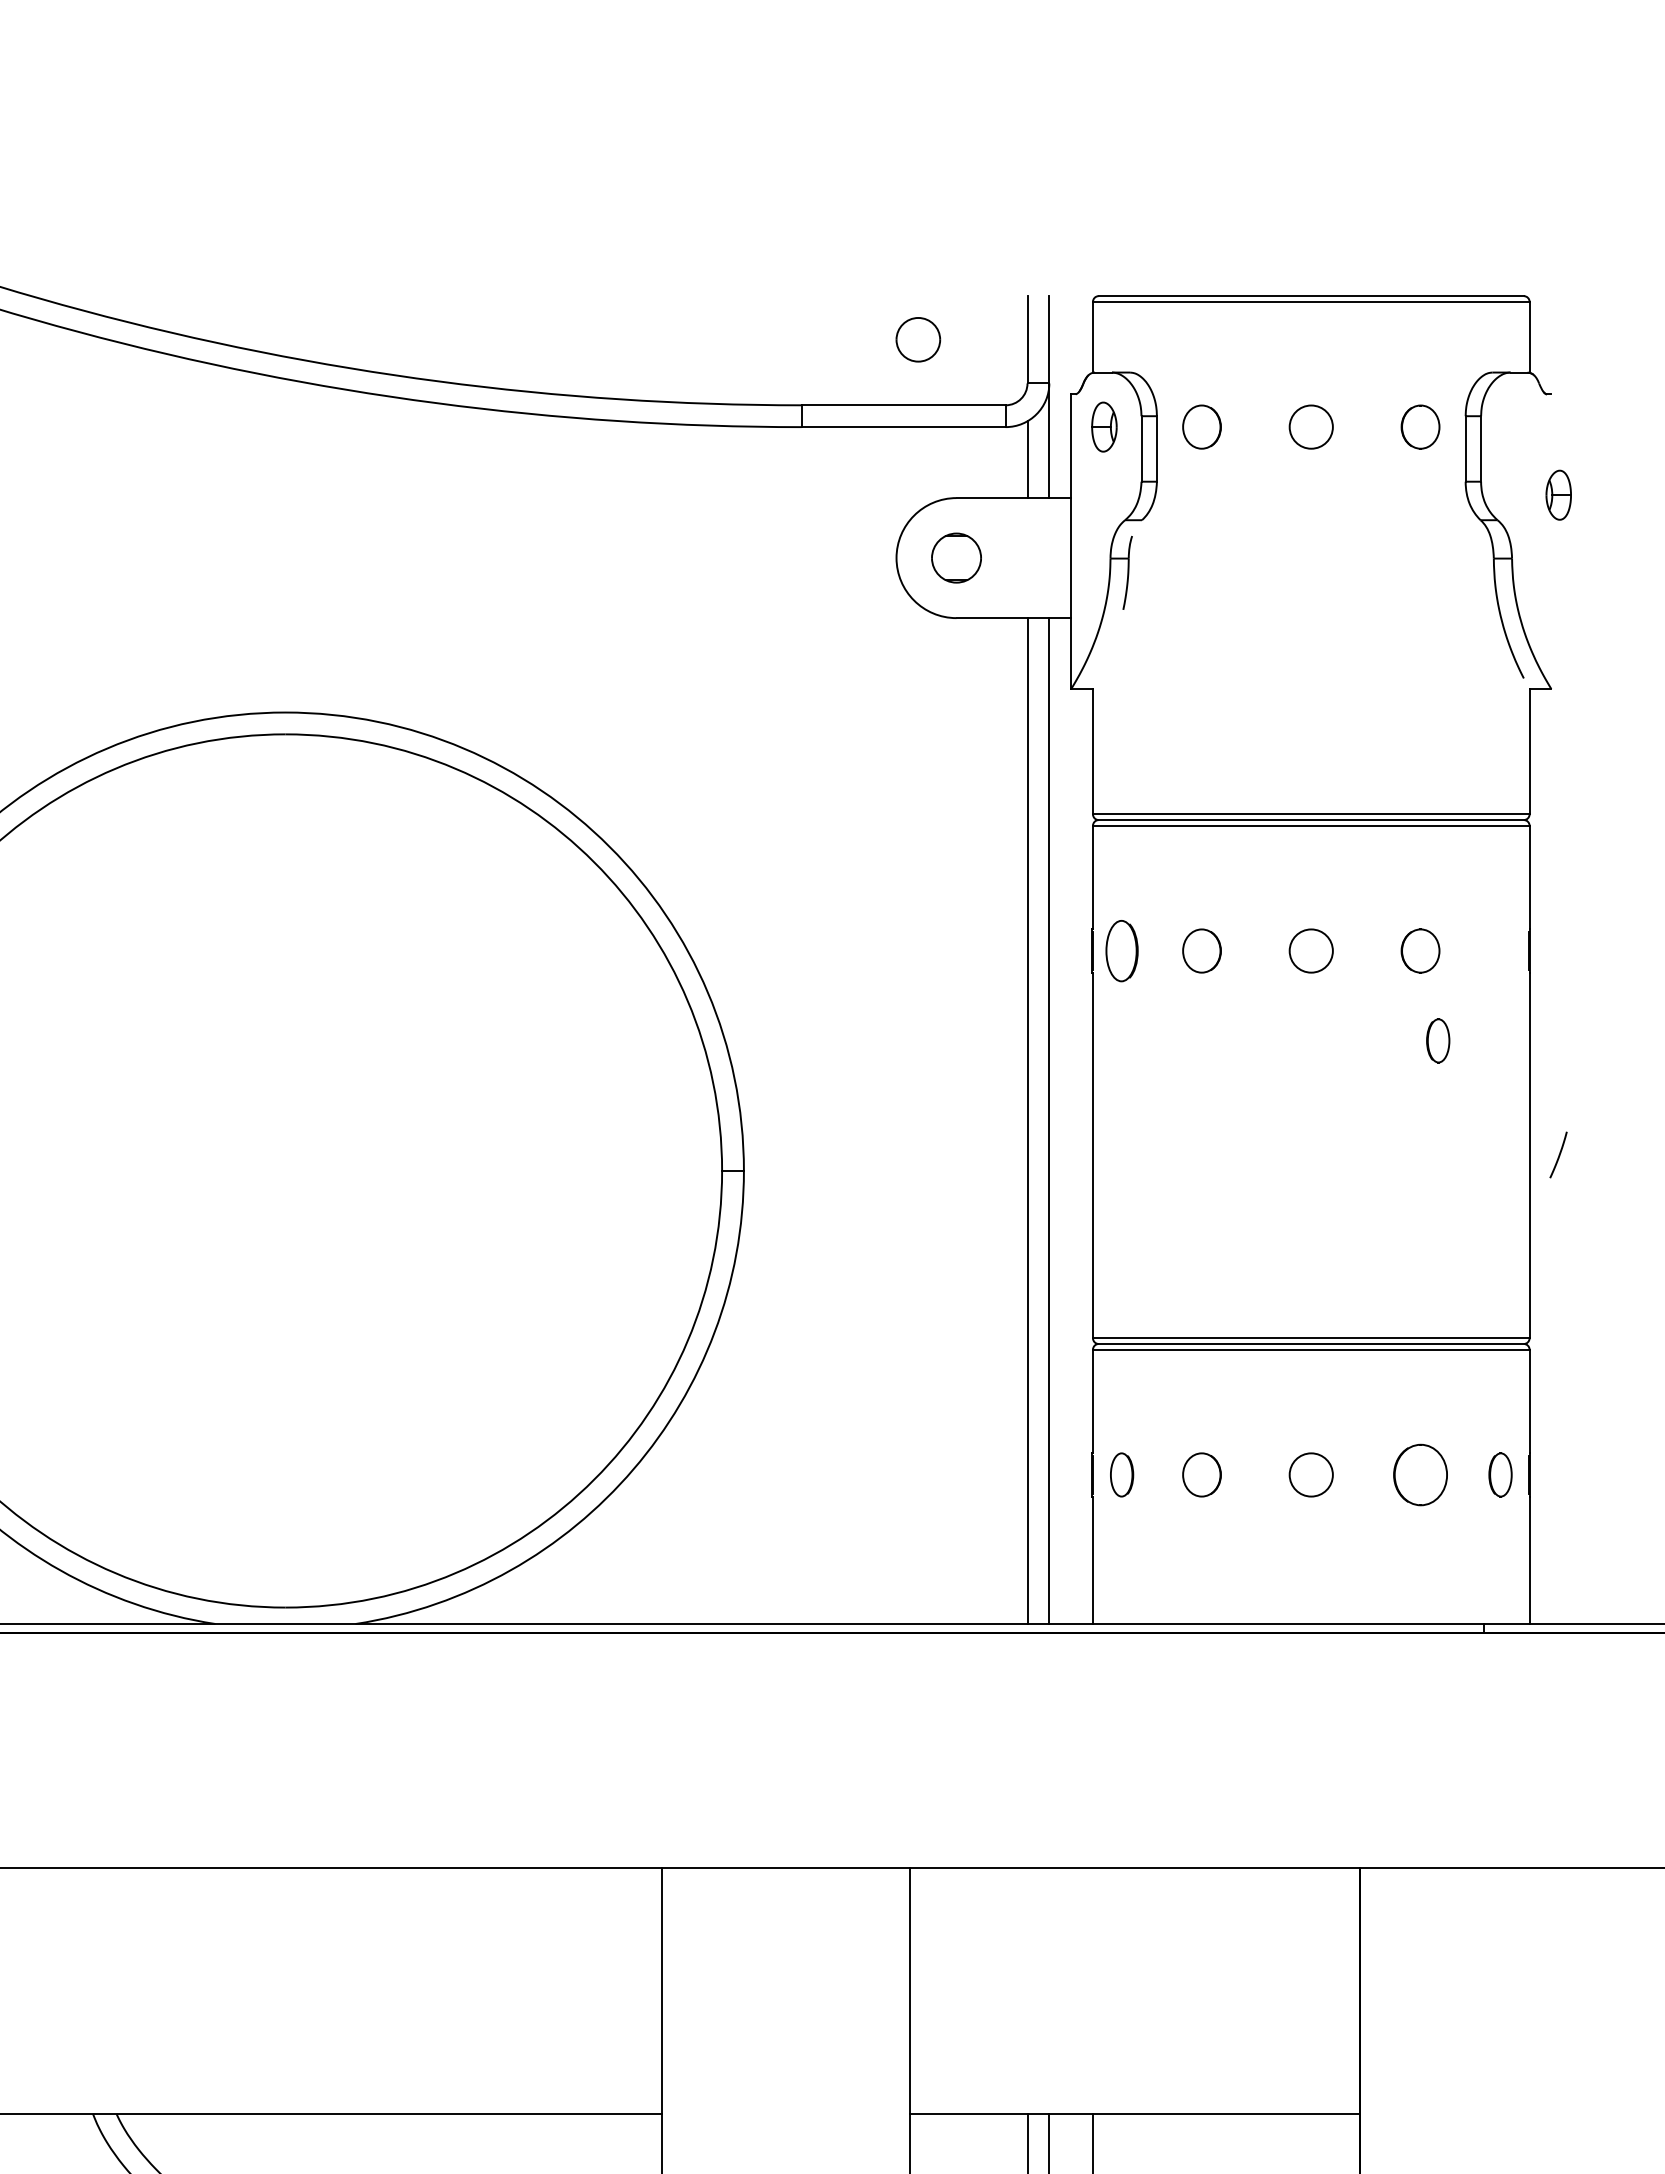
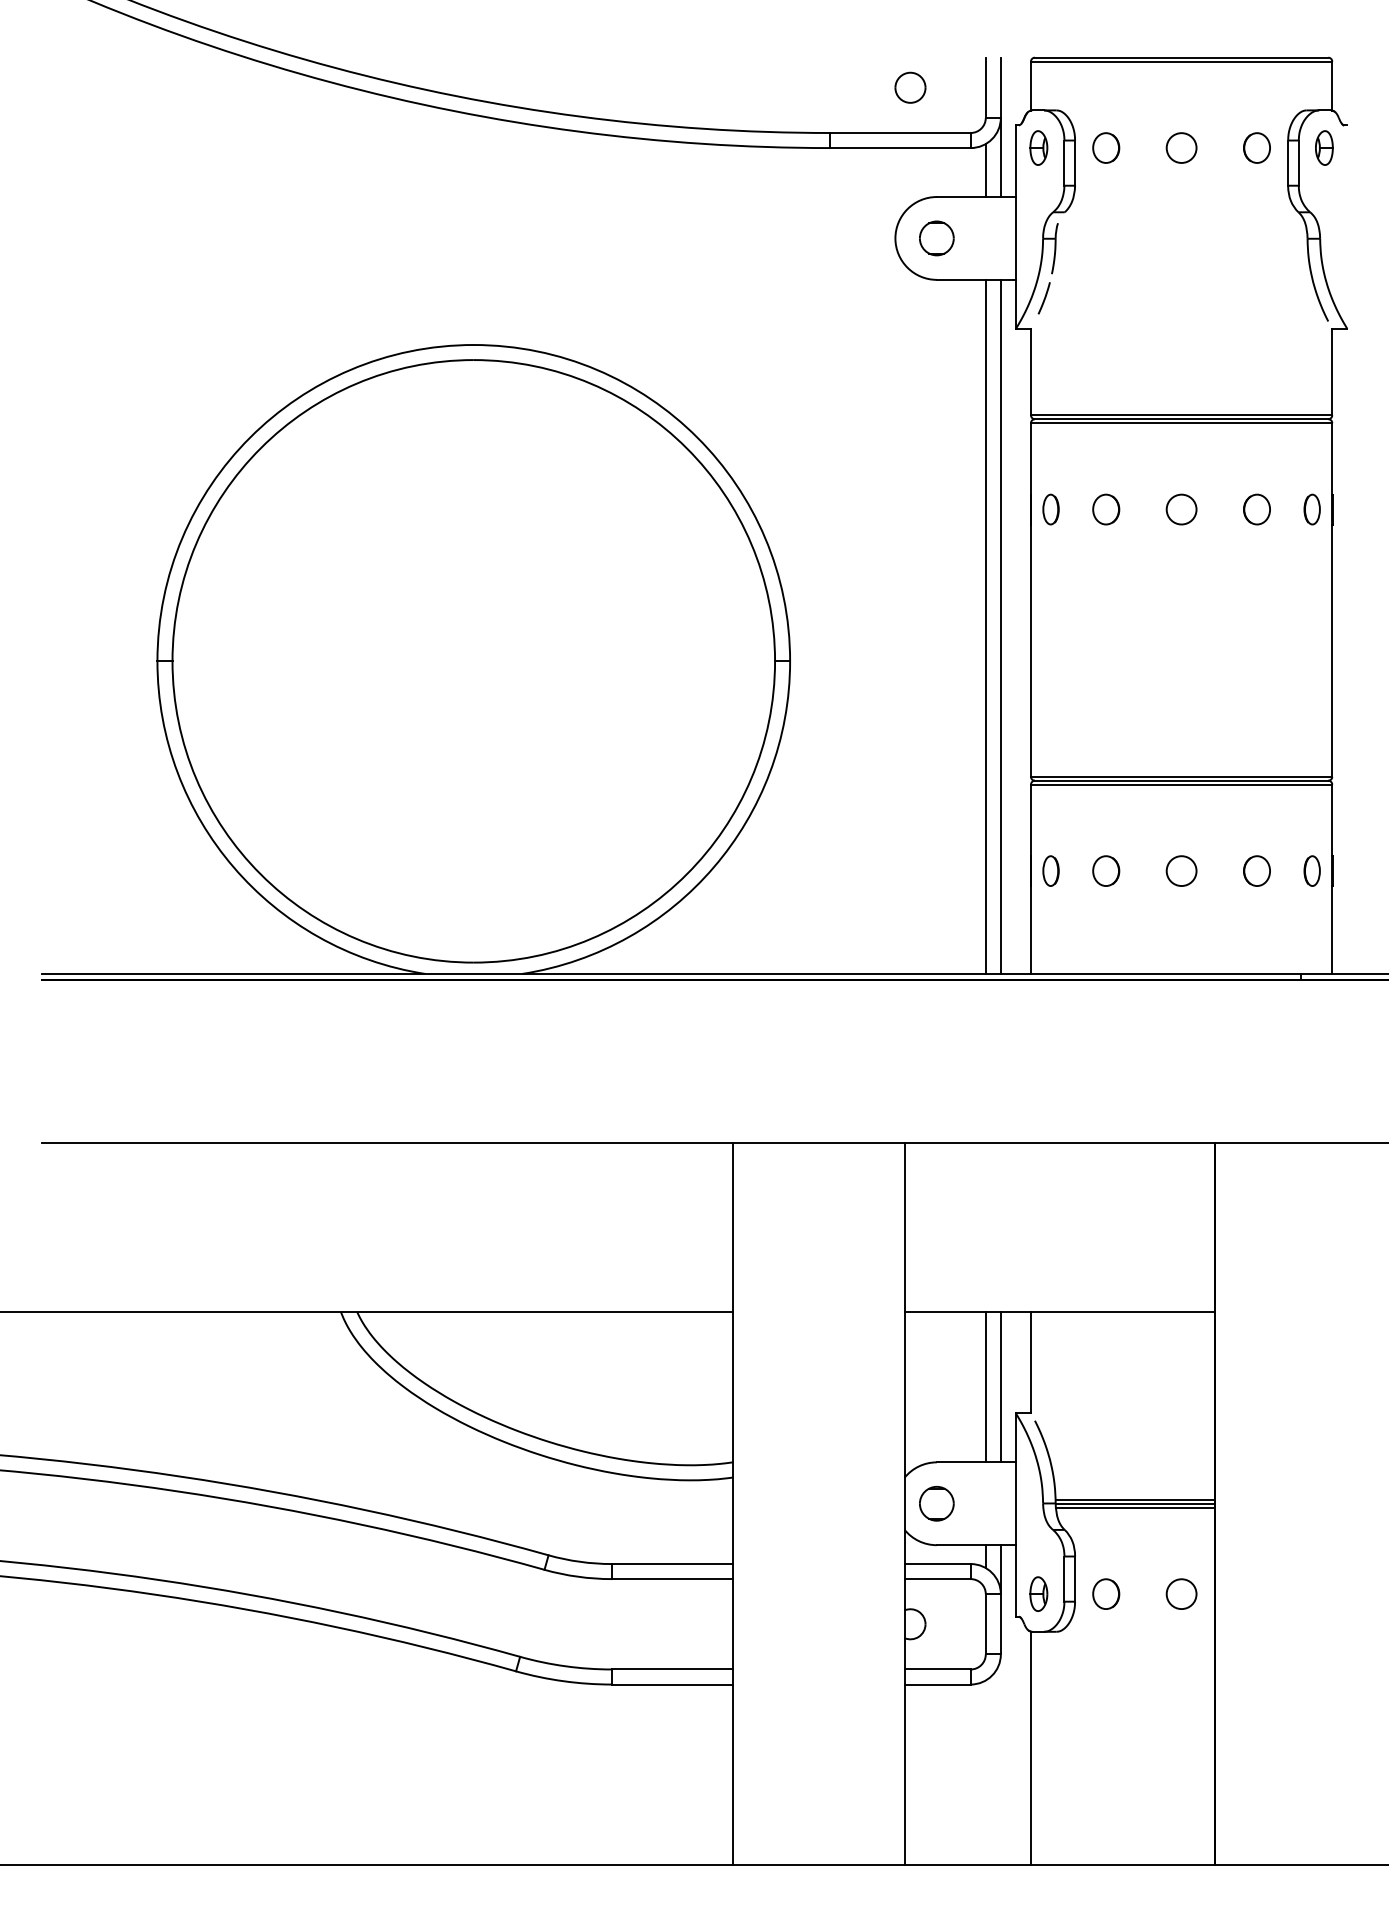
part: (1558, 494) -> (1324, 147), moved
part: (1121, 950) -> (1050, 509), size x0.71
part: (1437, 1040) -> (1311, 509), moved
line: (1558, 1155) -> (1044, 298), moved
part: (1419, 1474) -> (1256, 870), size x0.71

